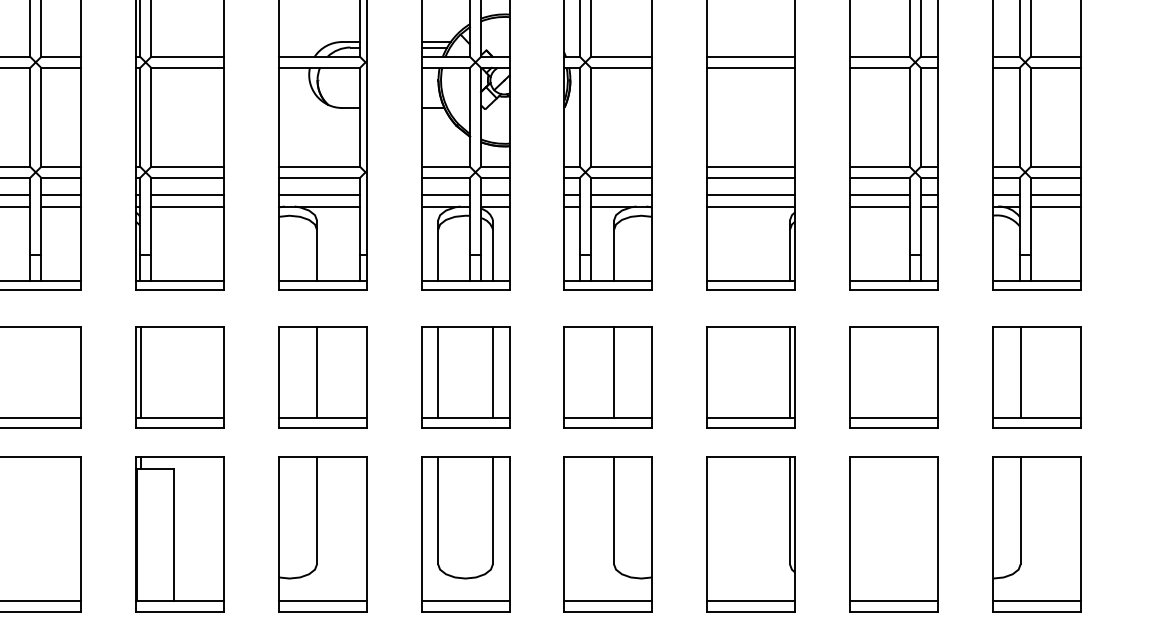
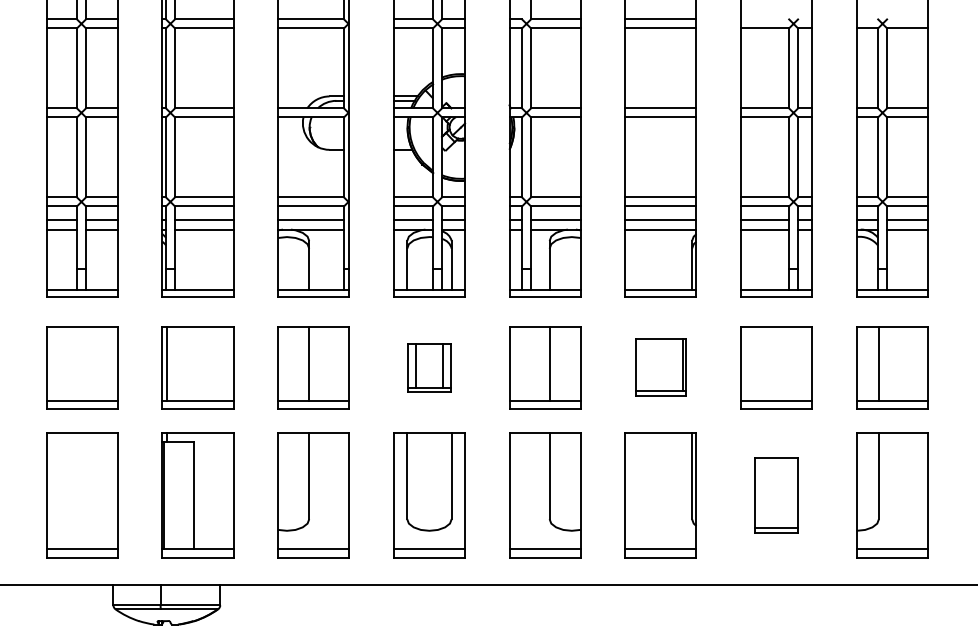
part: (465, 376) -> (429, 367), size x0.6
part: (750, 376) -> (660, 367), size x0.7
part: (894, 534) -> (776, 495), size x0.6

